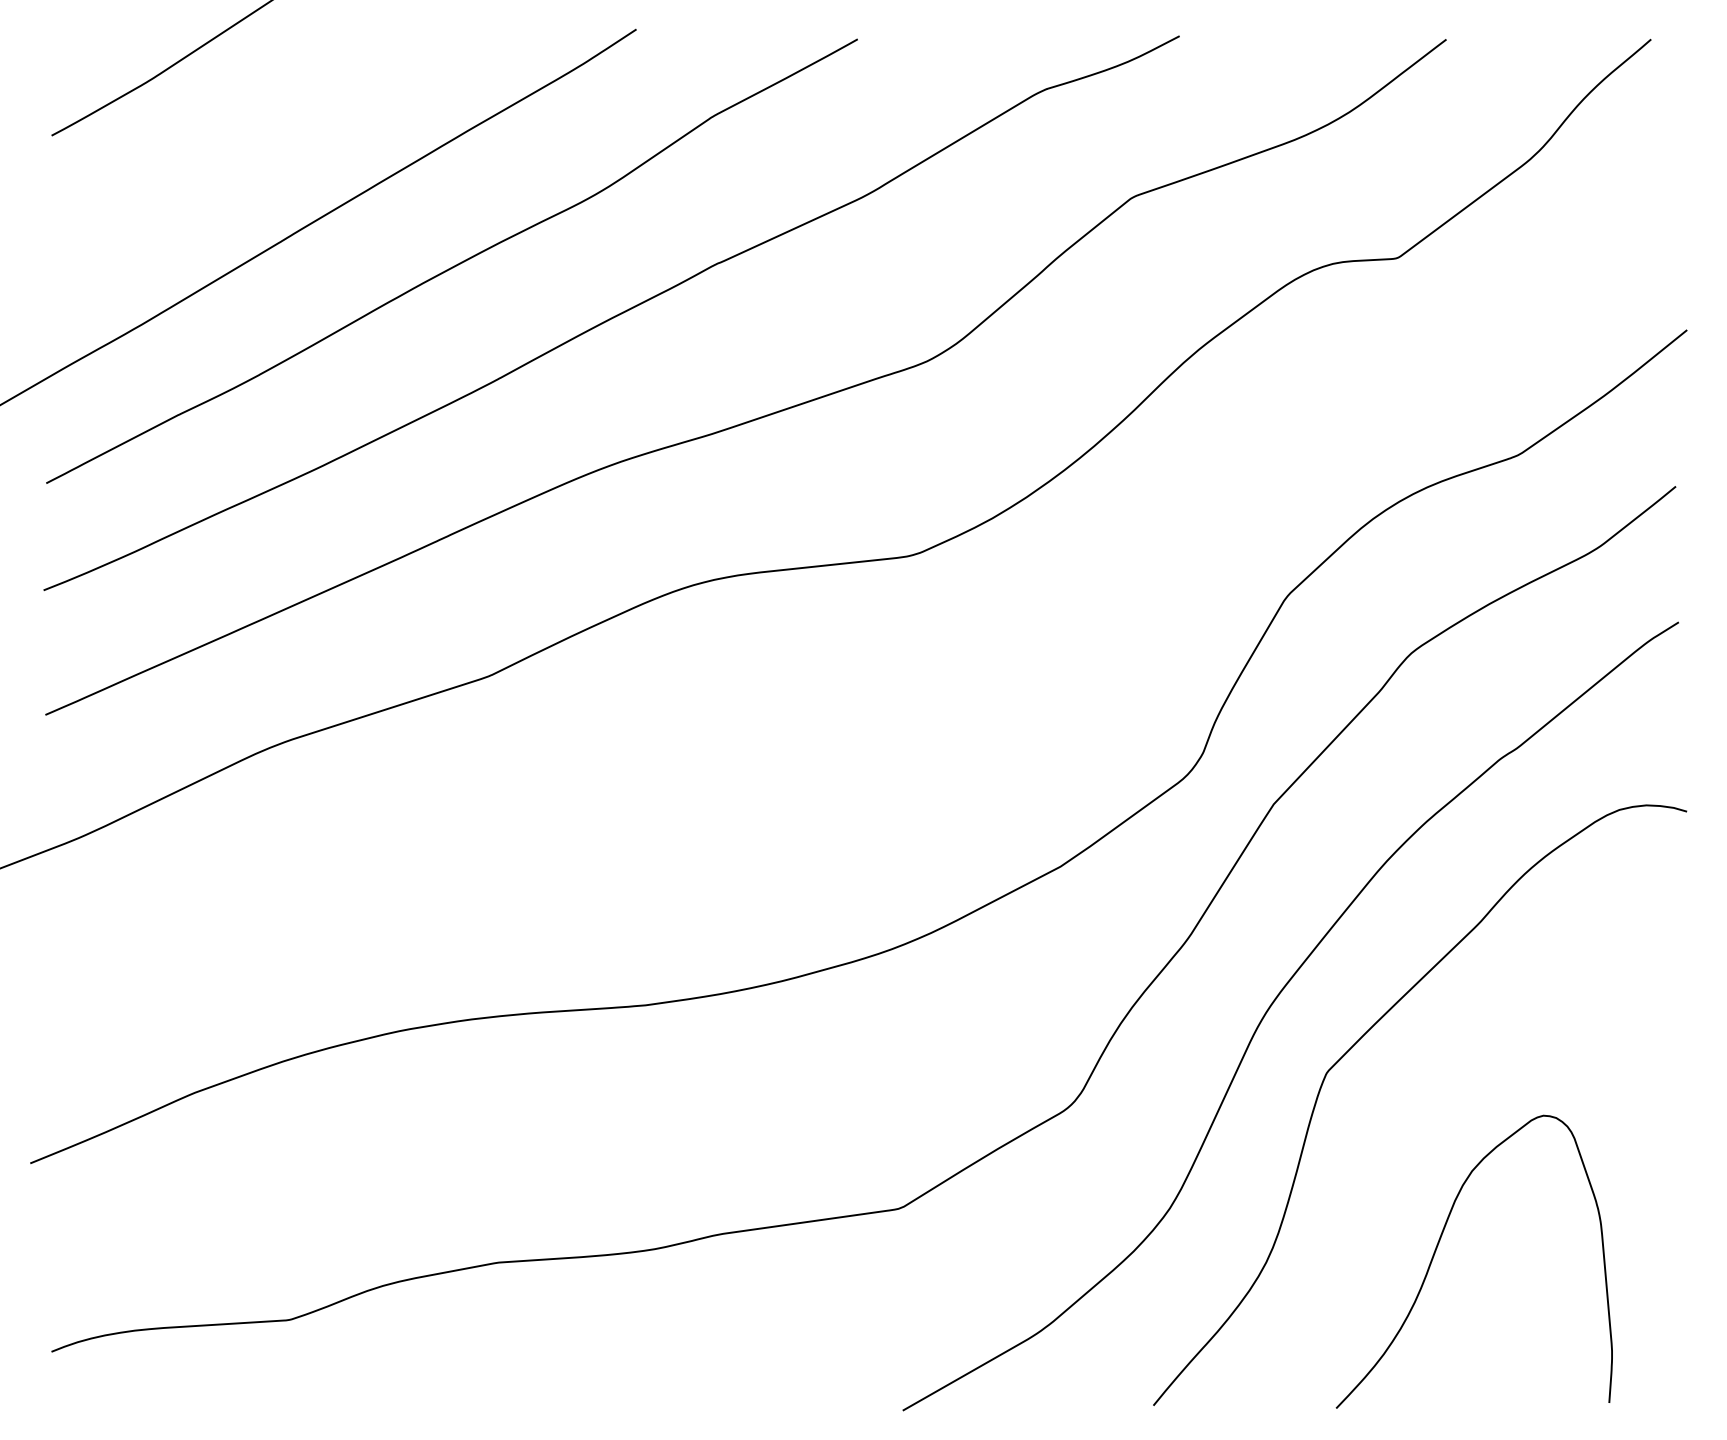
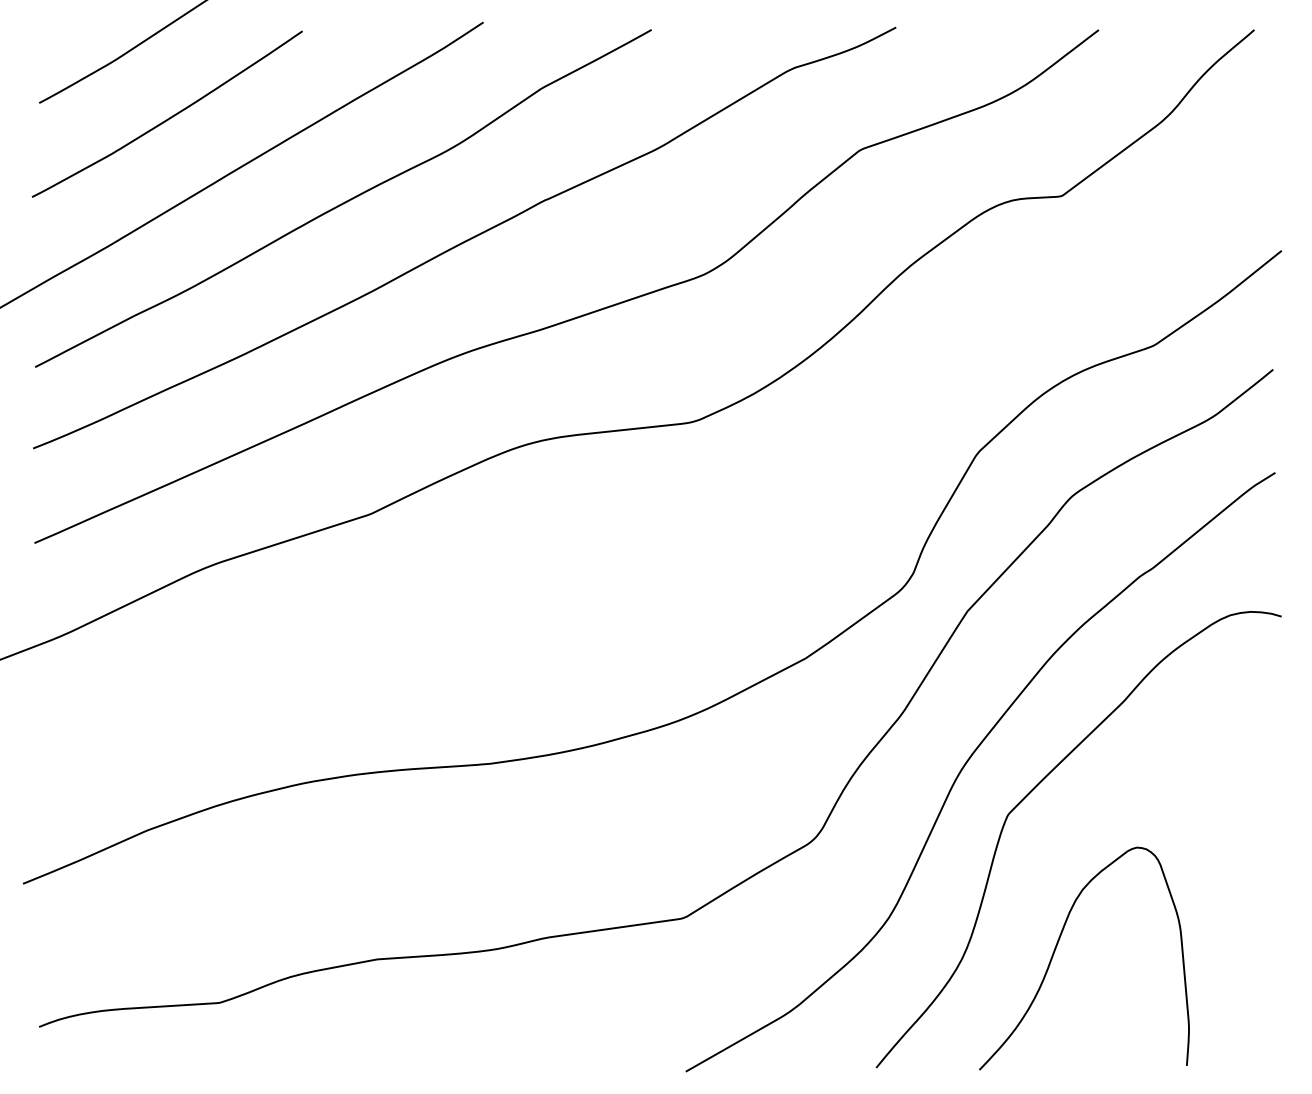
curve: (223, 154) -> (169, 117), added
curve: (1437, 1248) -> (1056, 948), moved

